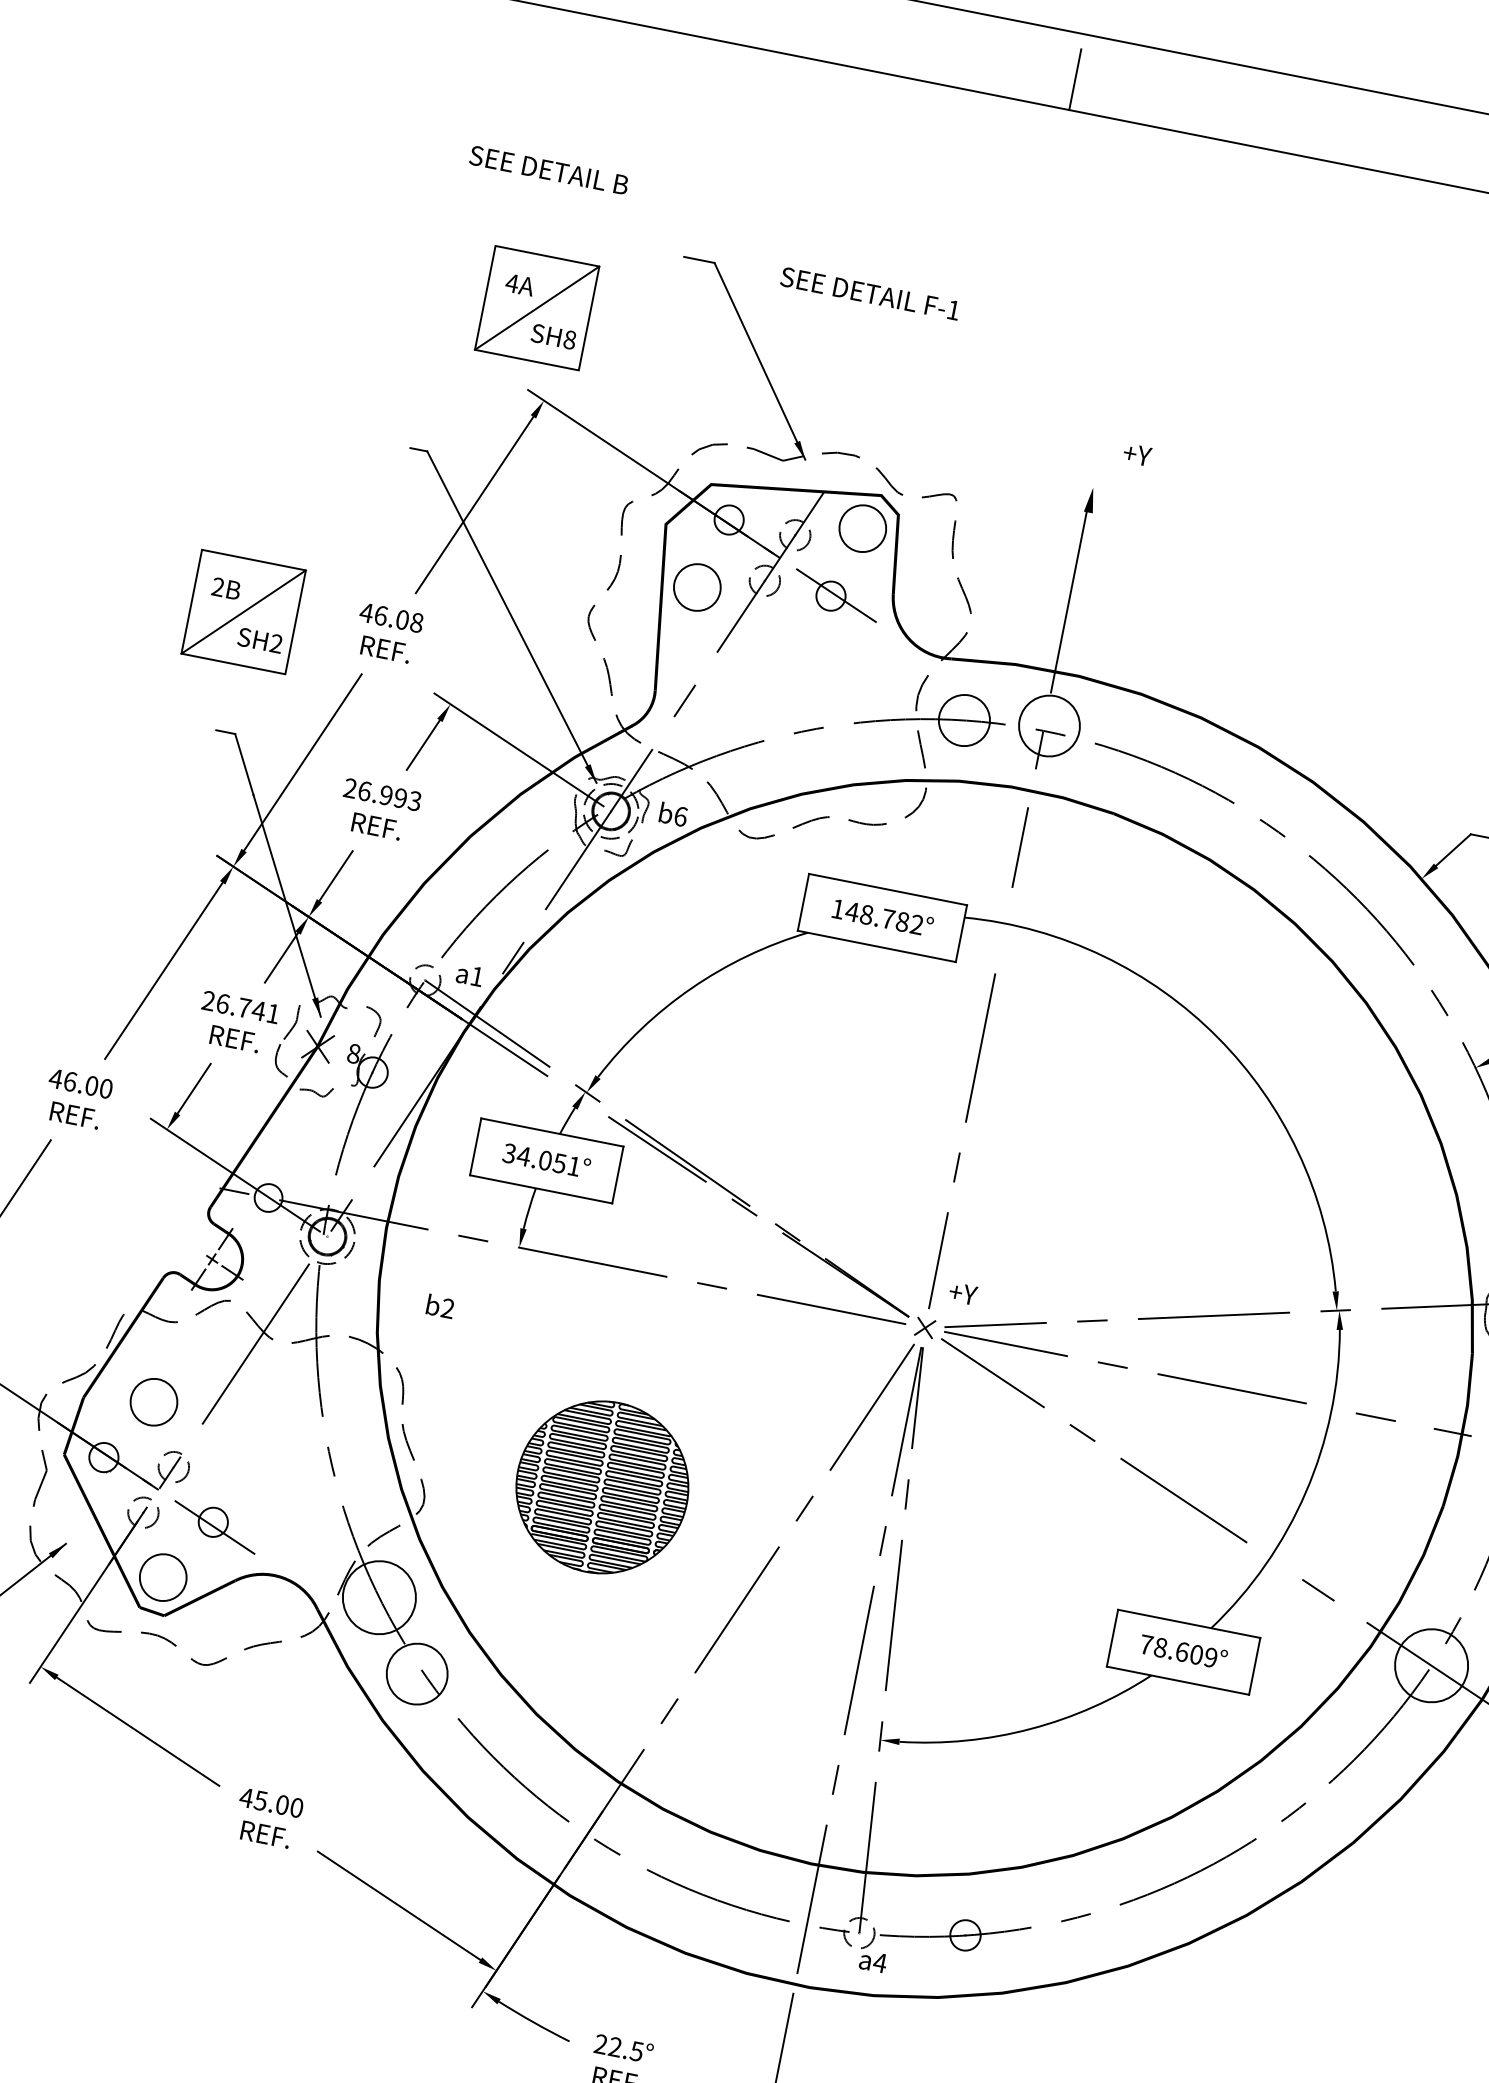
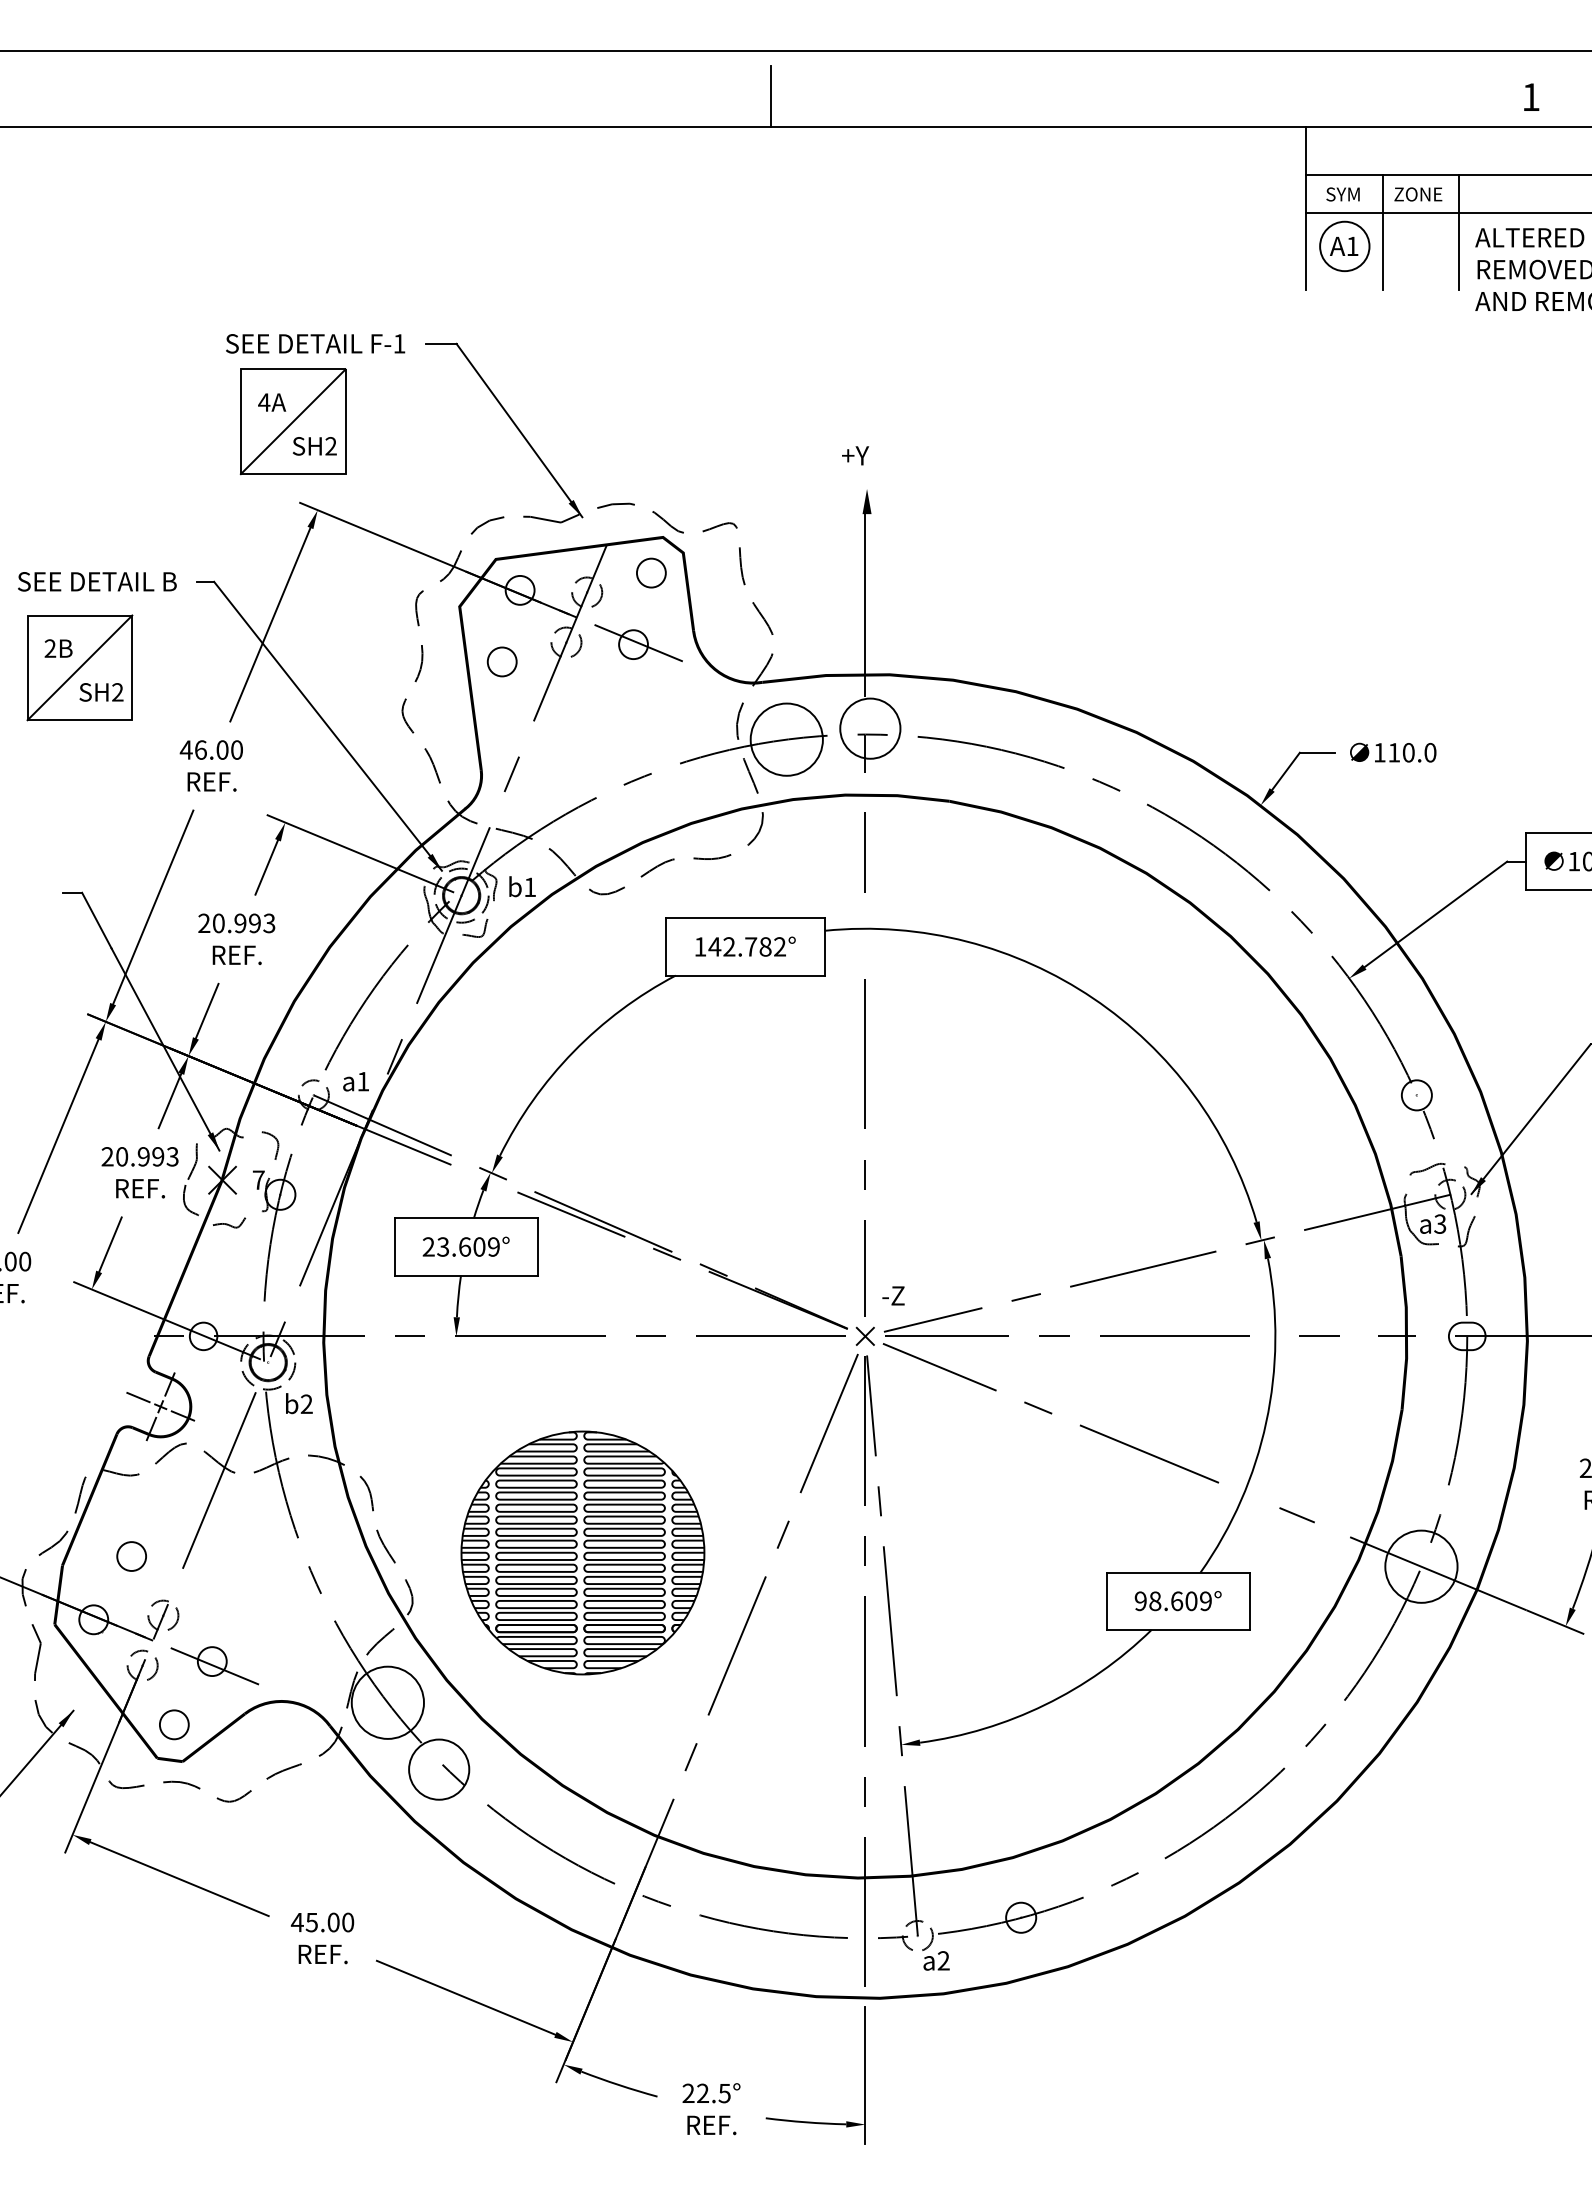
text: (549, 170) -> (97, 581), moved
text: (870, 293) -> (315, 343), moved
text: (569, 340) -> (330, 446), SH8 -> SH2
text: (1137, 454) -> (855, 455), moved
circle: (862, 527) -> (650, 572), size x0.62
circle: (696, 586) -> (501, 661), size x0.62
part: (243, 611) -> (79, 667), moved
text: (417, 622) -> (237, 749), 46.08 -> 46.00
circle: (964, 720) -> (786, 739), size x1.43
text: (364, 791) -> (218, 923), 26.993 -> 20.993
text: (681, 816) -> (530, 887), b6 -> b1
text: (866, 914) -> (729, 946), 148.782° -> 142.782°
text: (248, 1008) -> (147, 1156), 26.741 -> 20.993
text: (353, 1053) -> (258, 1179), 8 -> 7
text: (541, 1159) -> (460, 1246), 34.051° -> 23.609°
line: (191, 1245) -> (138, 1397), added
text: (963, 1293) -> (895, 1295), +Y -> -Z
text: (440, 1306) -> (299, 1403), moved
circle: (153, 1402) -> (131, 1556), size x0.62
part: (602, 1486) -> (582, 1552), size x1.43
circle: (162, 1577) -> (173, 1724), size x0.62
text: (1146, 1645) -> (1140, 1601), 78.609° -> 98.609°
text: (880, 1962) -> (943, 1960), a4 -> a2

